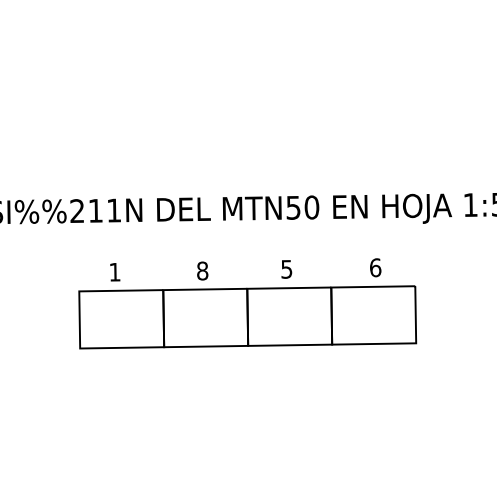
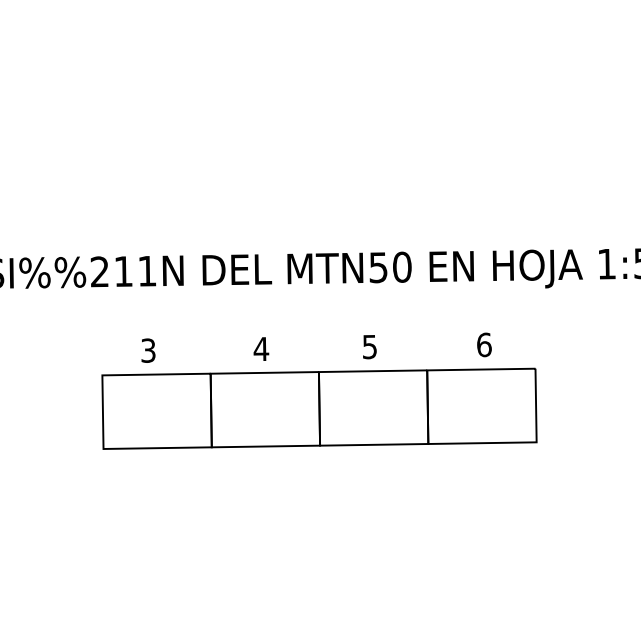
text: (202, 270) -> (261, 348), 8 -> 4
text: (114, 271) -> (147, 349), 1 -> 3

